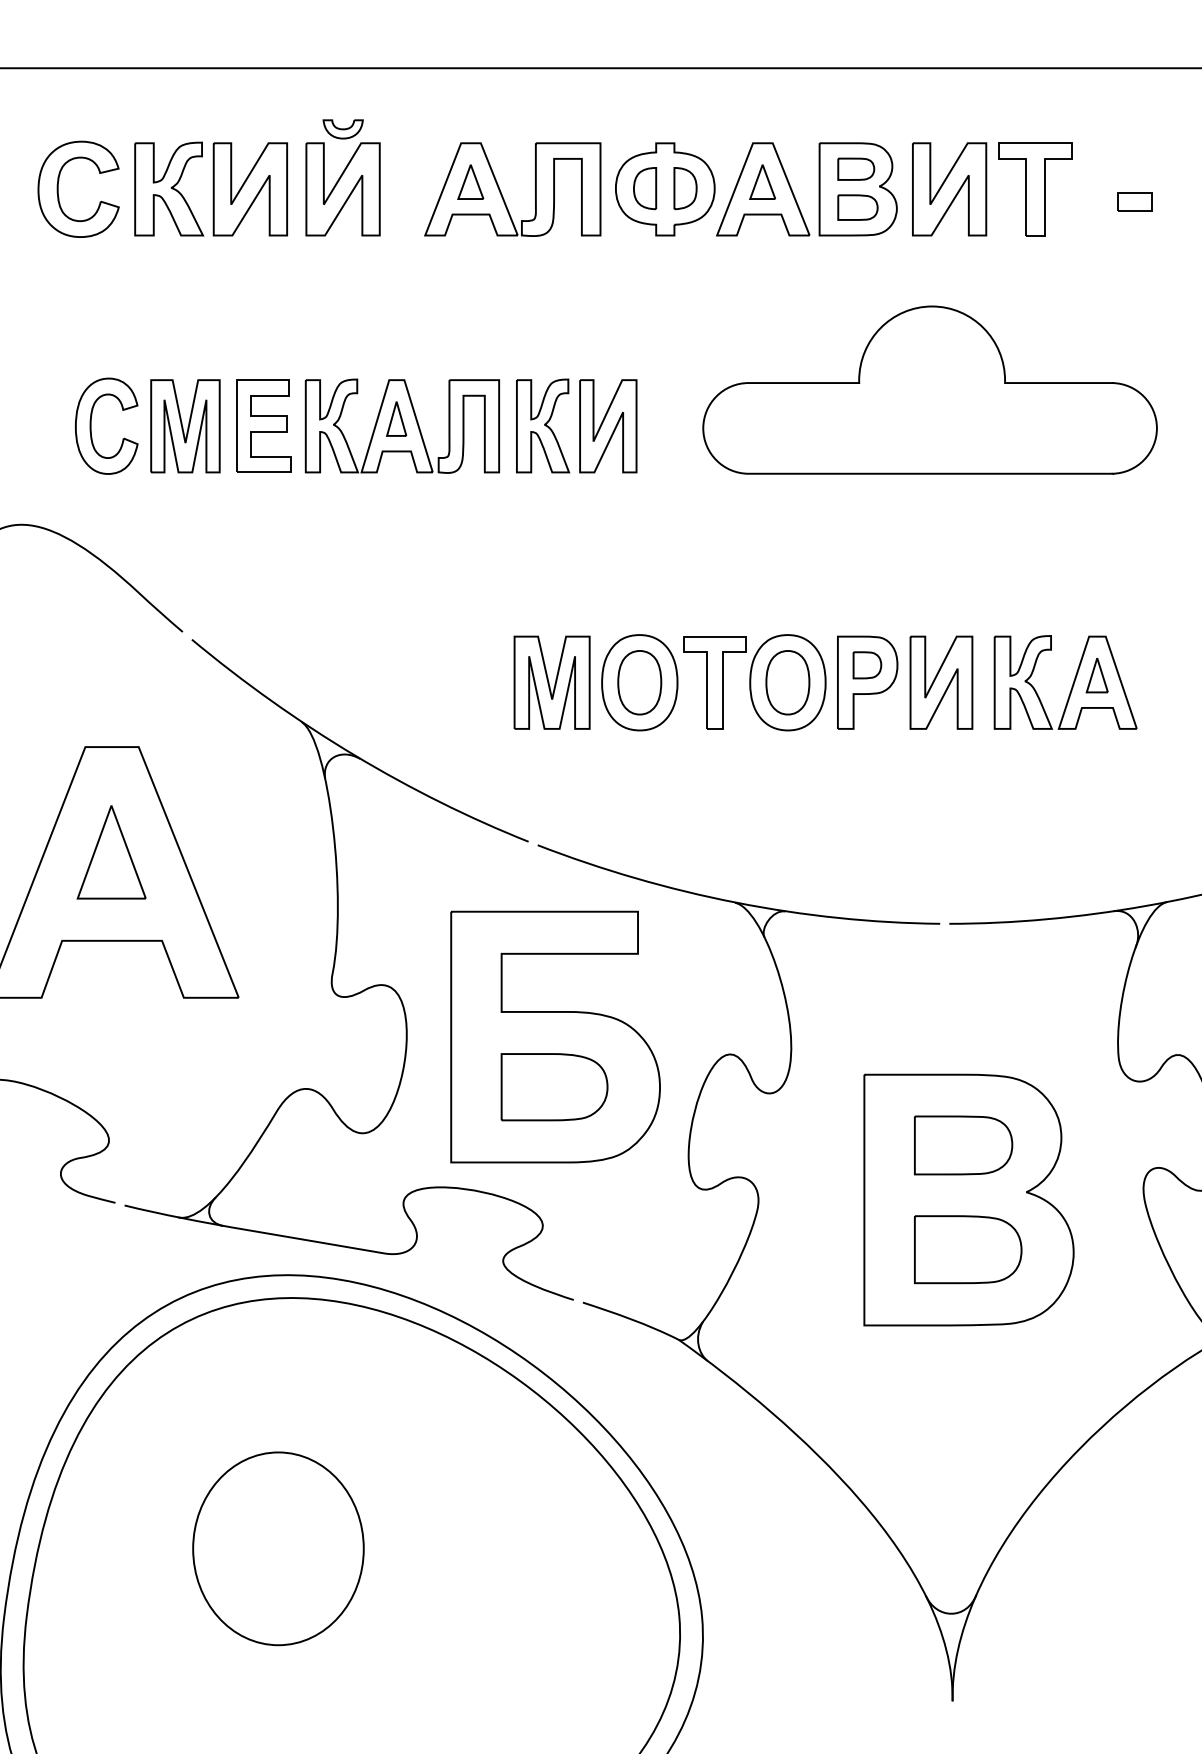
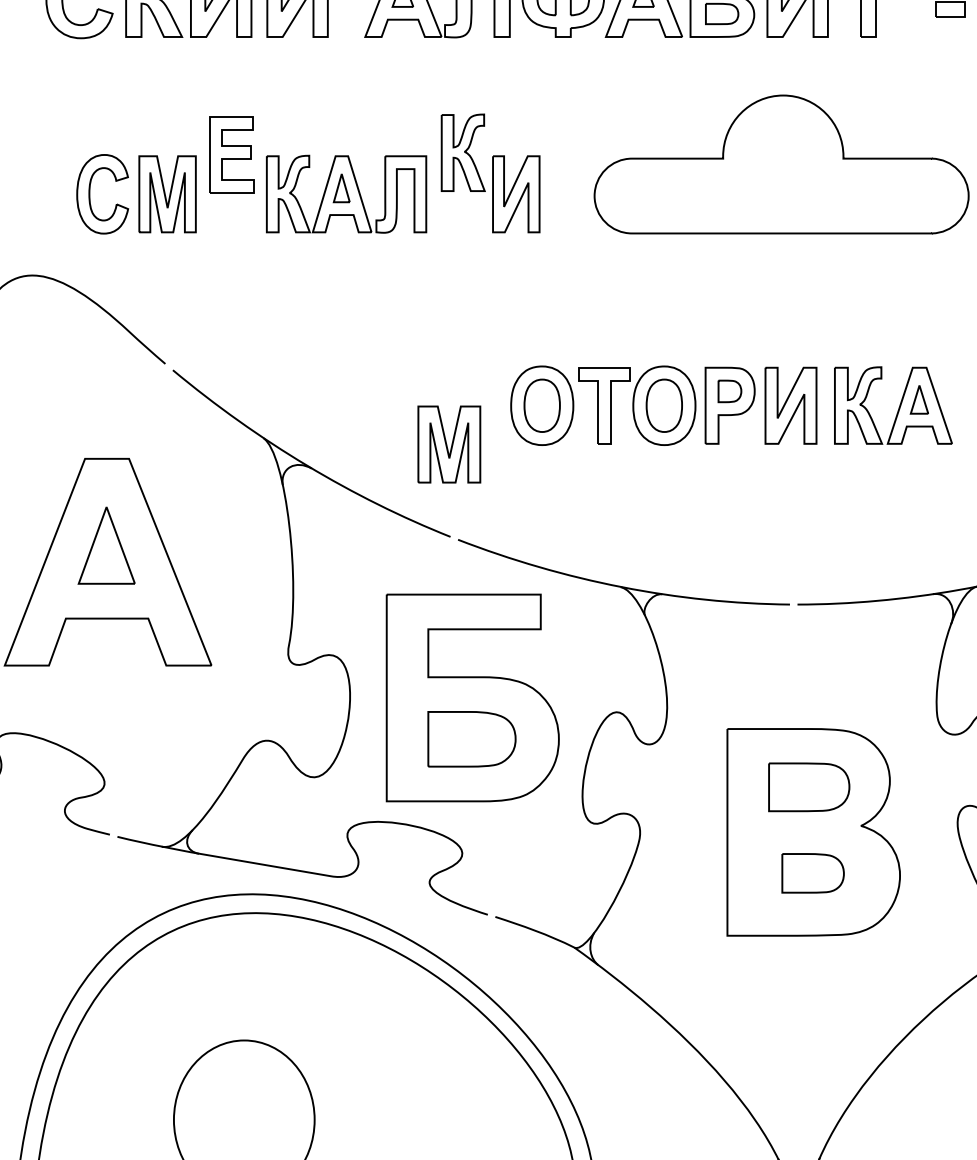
part: (263, 425) -> (231, 154), moved
part: (543, 425) -> (463, 152), moved
part: (551, 682) -> (448, 444), moved
part: (968, 1249) -> (813, 873), size x0.7

